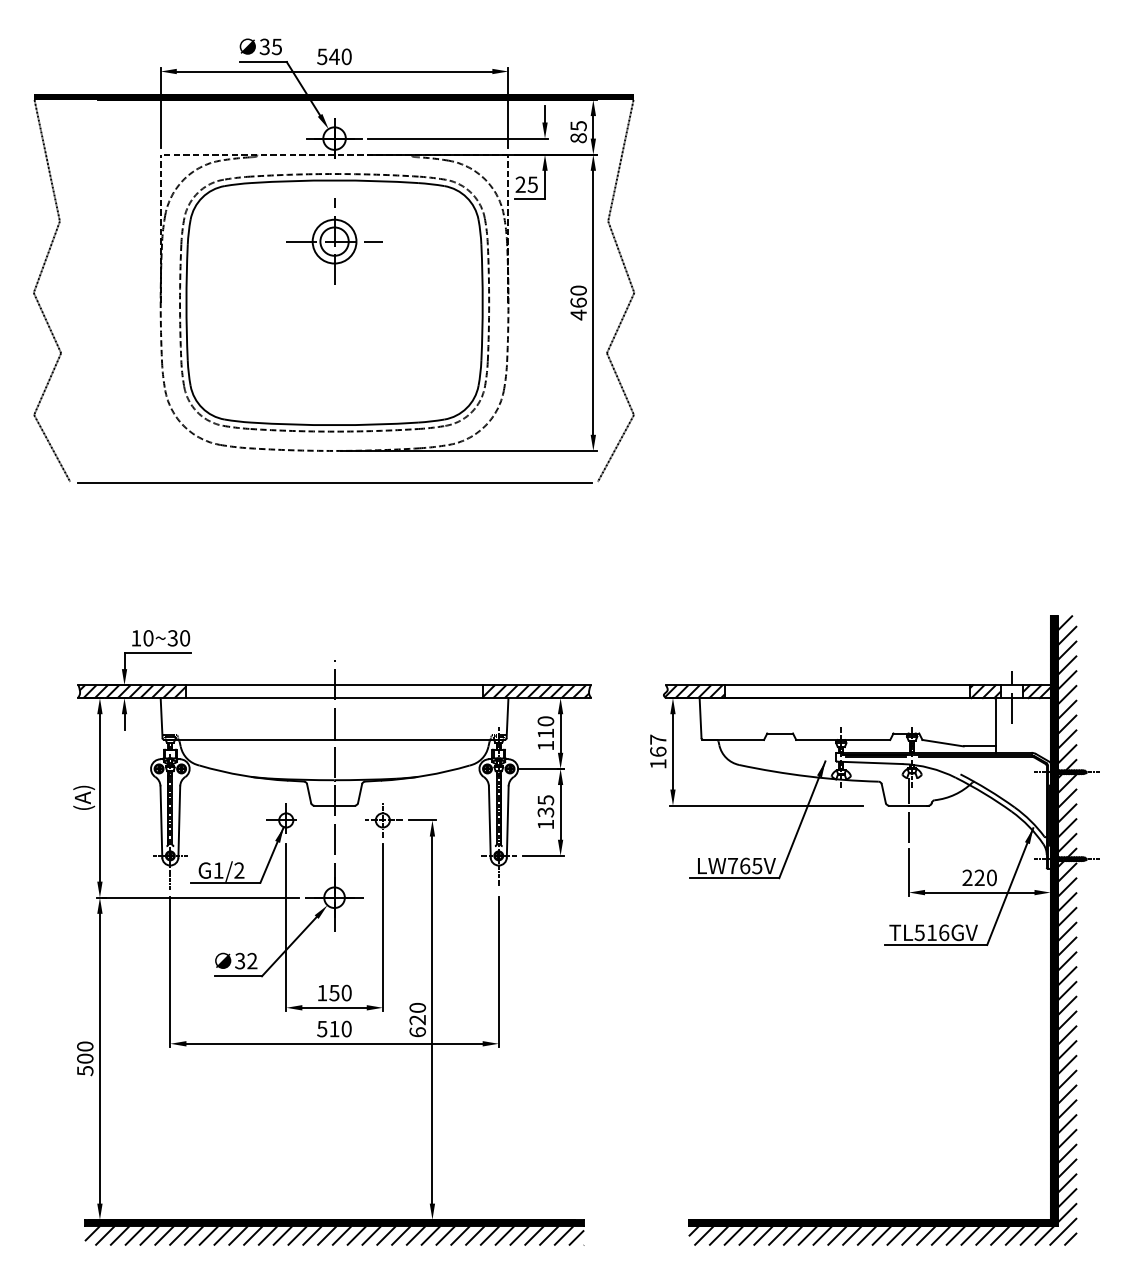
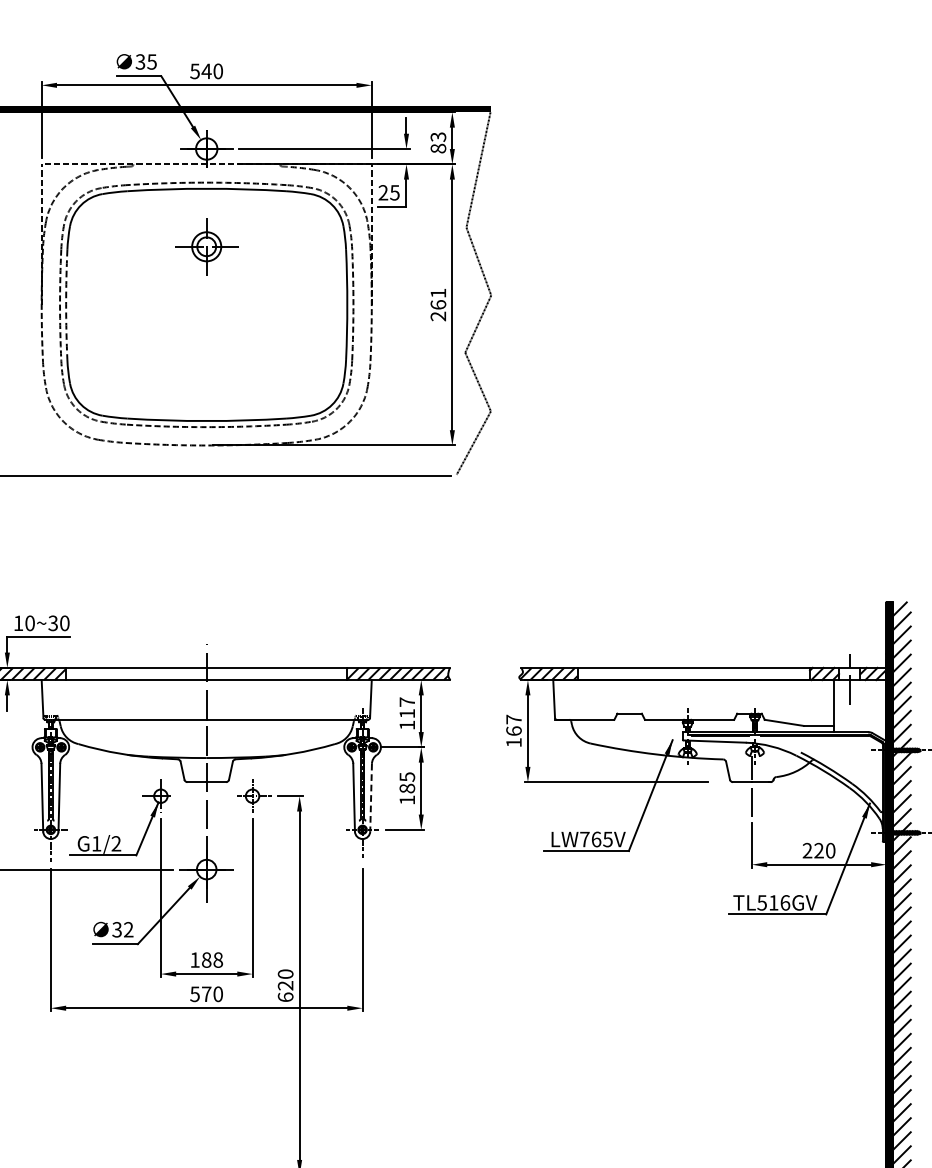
text: (578, 125) -> (438, 136), 85 -> 83
part: (334, 241) -> (206, 246), size x0.7
arc: (186, 302) -> (66, 304), solid -> dashed
text: (578, 302) -> (438, 304), 460 -> 261
text: (545, 721) -> (406, 702), 110 -> 117
text: (545, 812) -> (406, 788), 135 -> 185
line: (507, 822) -> (370, 798), solid -> dashed
text: (340, 992) -> (212, 959), 150 -> 188
text: (334, 1029) -> (206, 994), 510 -> 570

